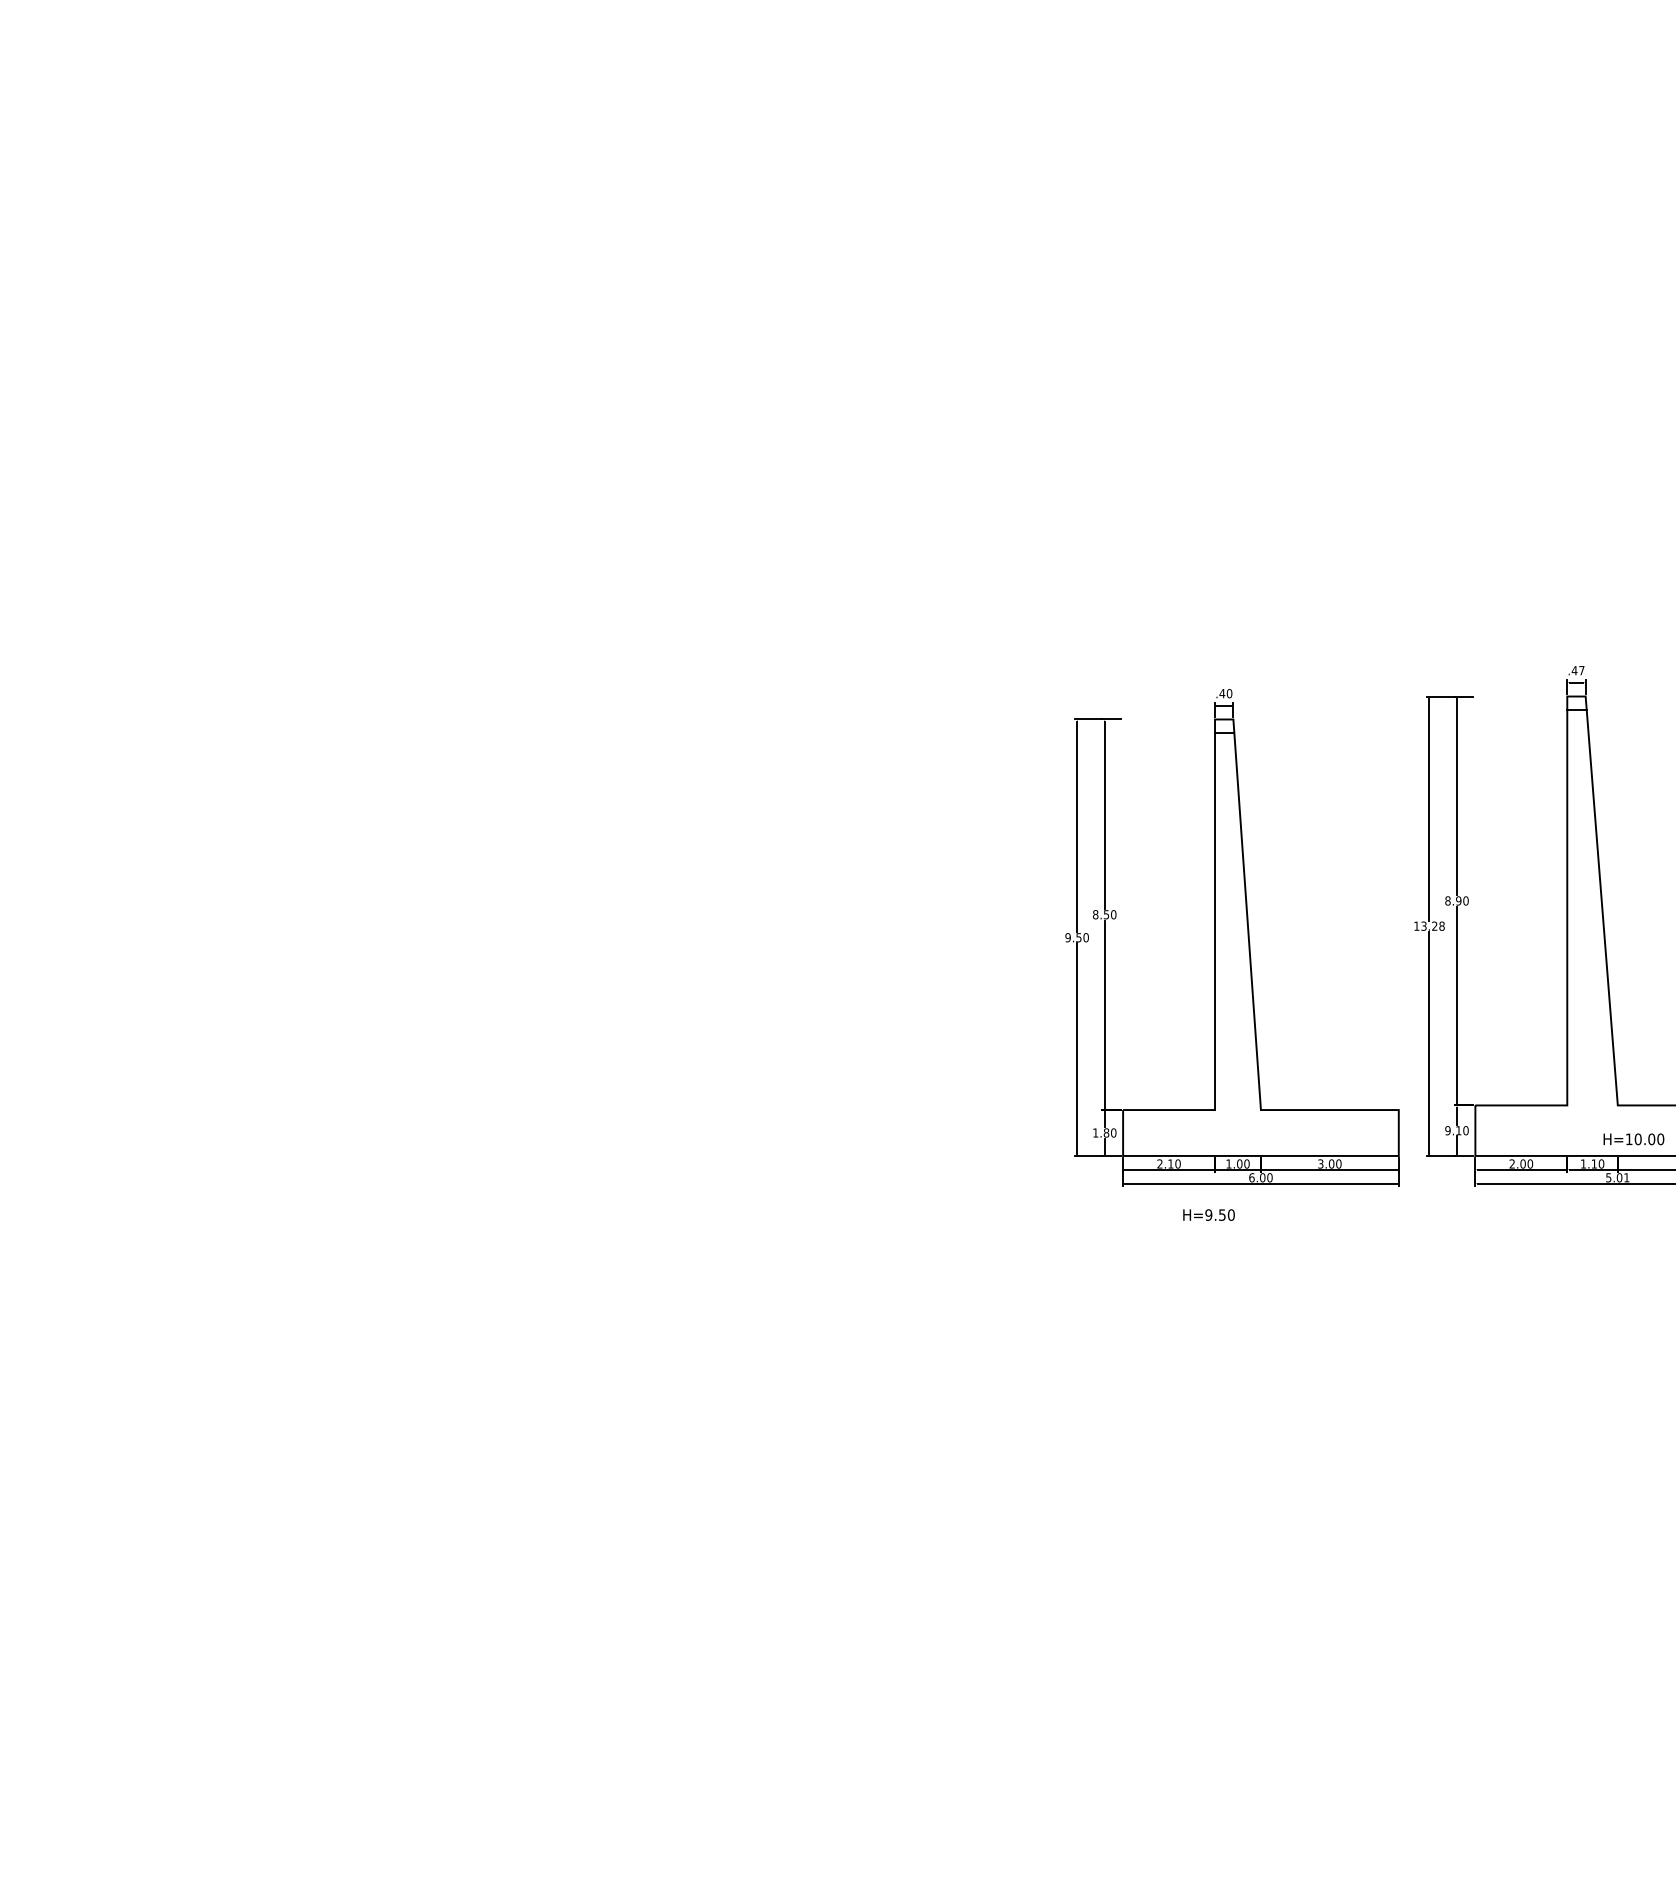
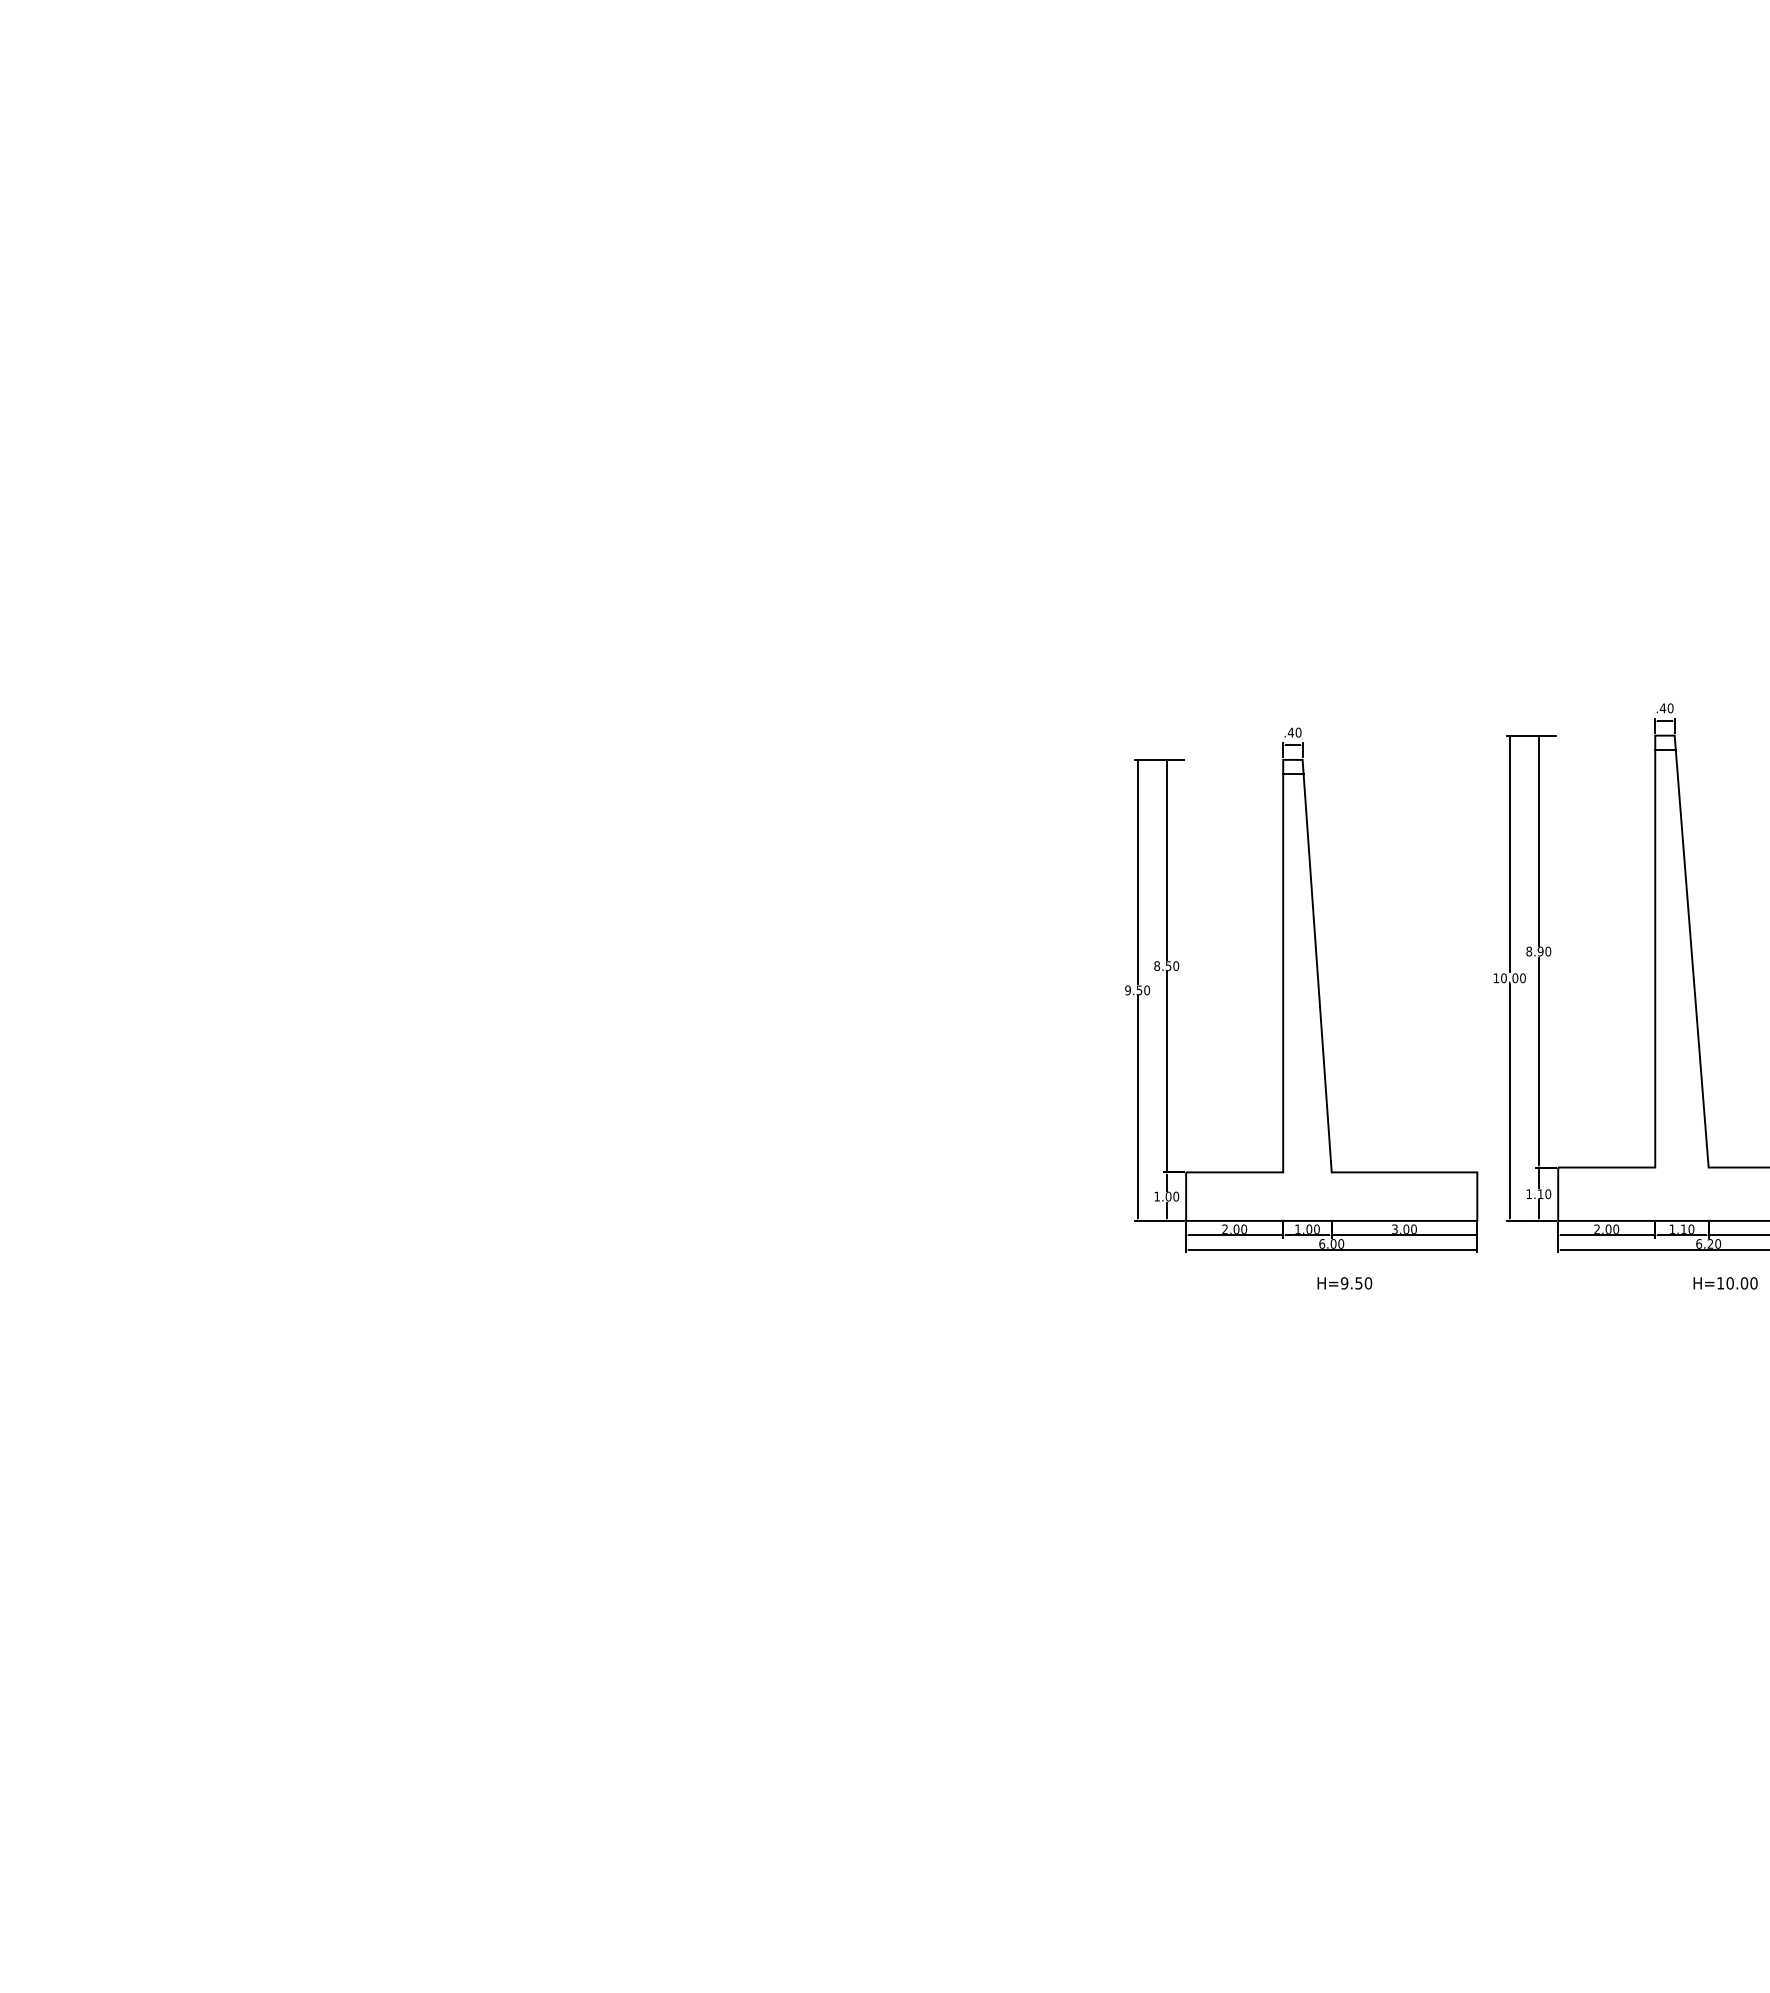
text: (1581, 670) -> (1670, 708), .47 -> .40
text: (1433, 926) -> (1513, 978), 13.28 -> 10.00
text: (1448, 1130) -> (1529, 1194), 9.10 -> 1.10
text: (1106, 1132) -> (1168, 1196), 1.80 -> 1.00
text: (1633, 1139) -> (1725, 1283), moved
text: (1170, 1163) -> (1236, 1228), 2.10 -> 2.00
text: (1617, 1177) -> (1708, 1243), 5.01 -> 6.20
text: (1208, 1215) -> (1344, 1283), moved

